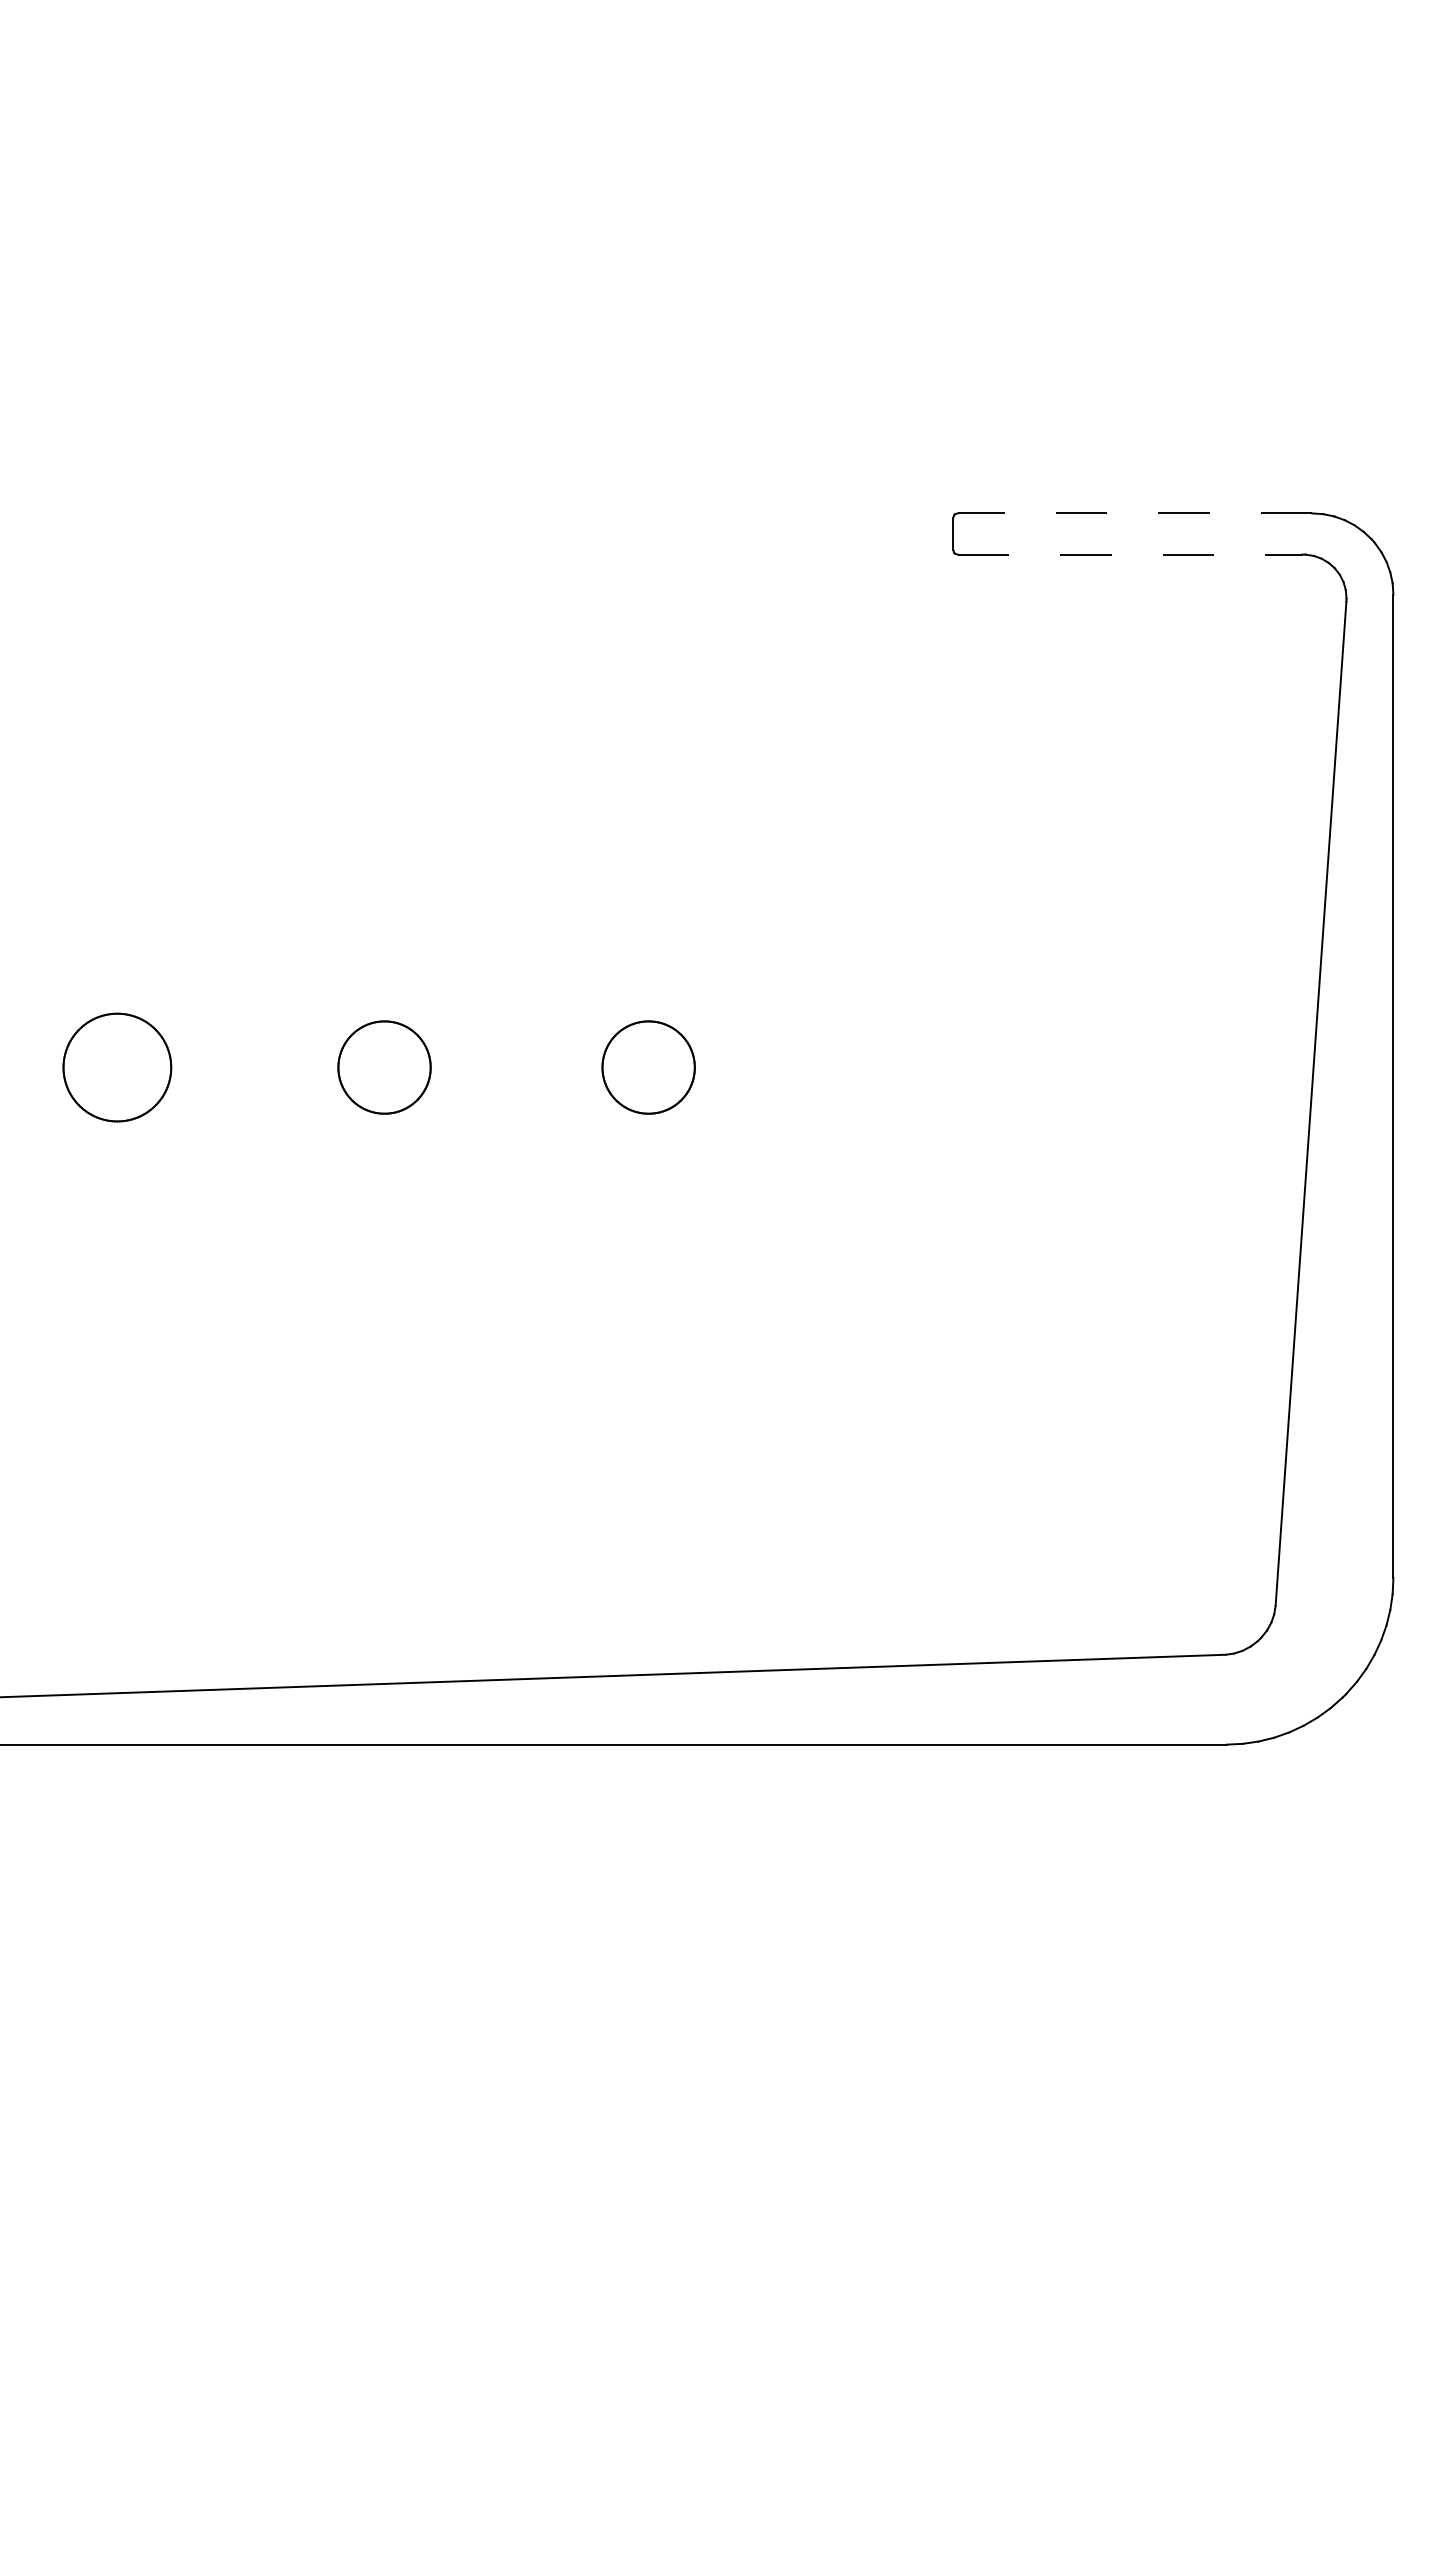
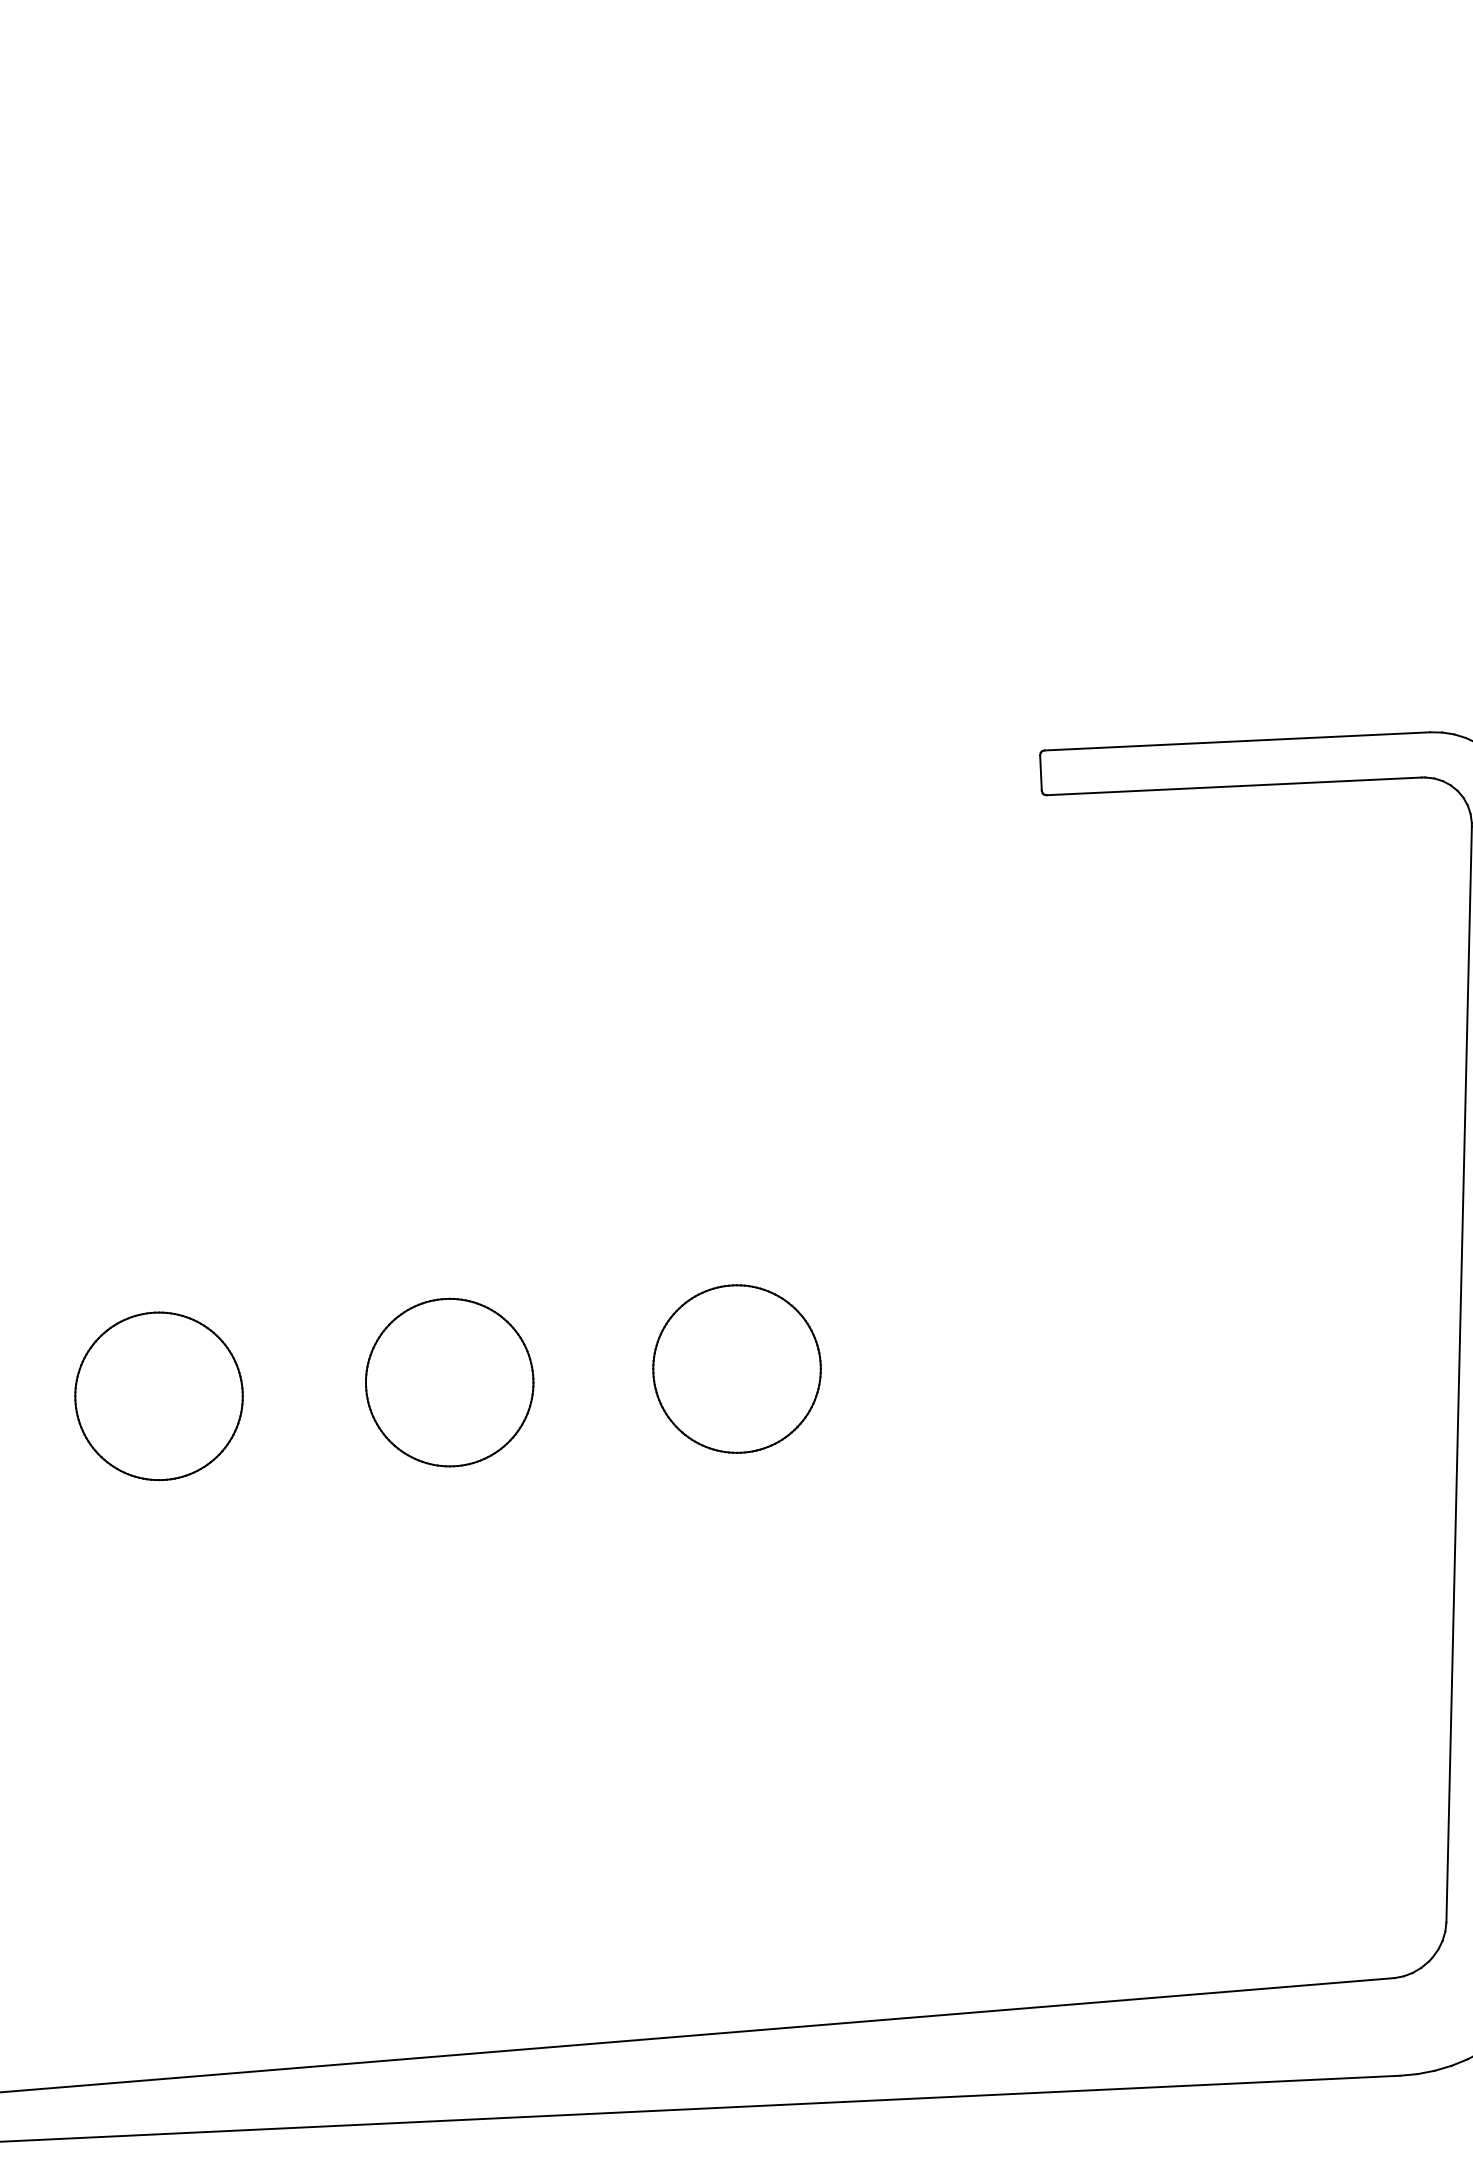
line: (1134, 513) -> (1236, 741), dashed -> solid
line: (1130, 554) -> (1234, 786), dashed -> solid
part: (117, 1067) -> (159, 1396), size x1.43
part: (384, 1067) -> (449, 1382), size x1.67
part: (648, 1067) -> (736, 1368), size x1.67

